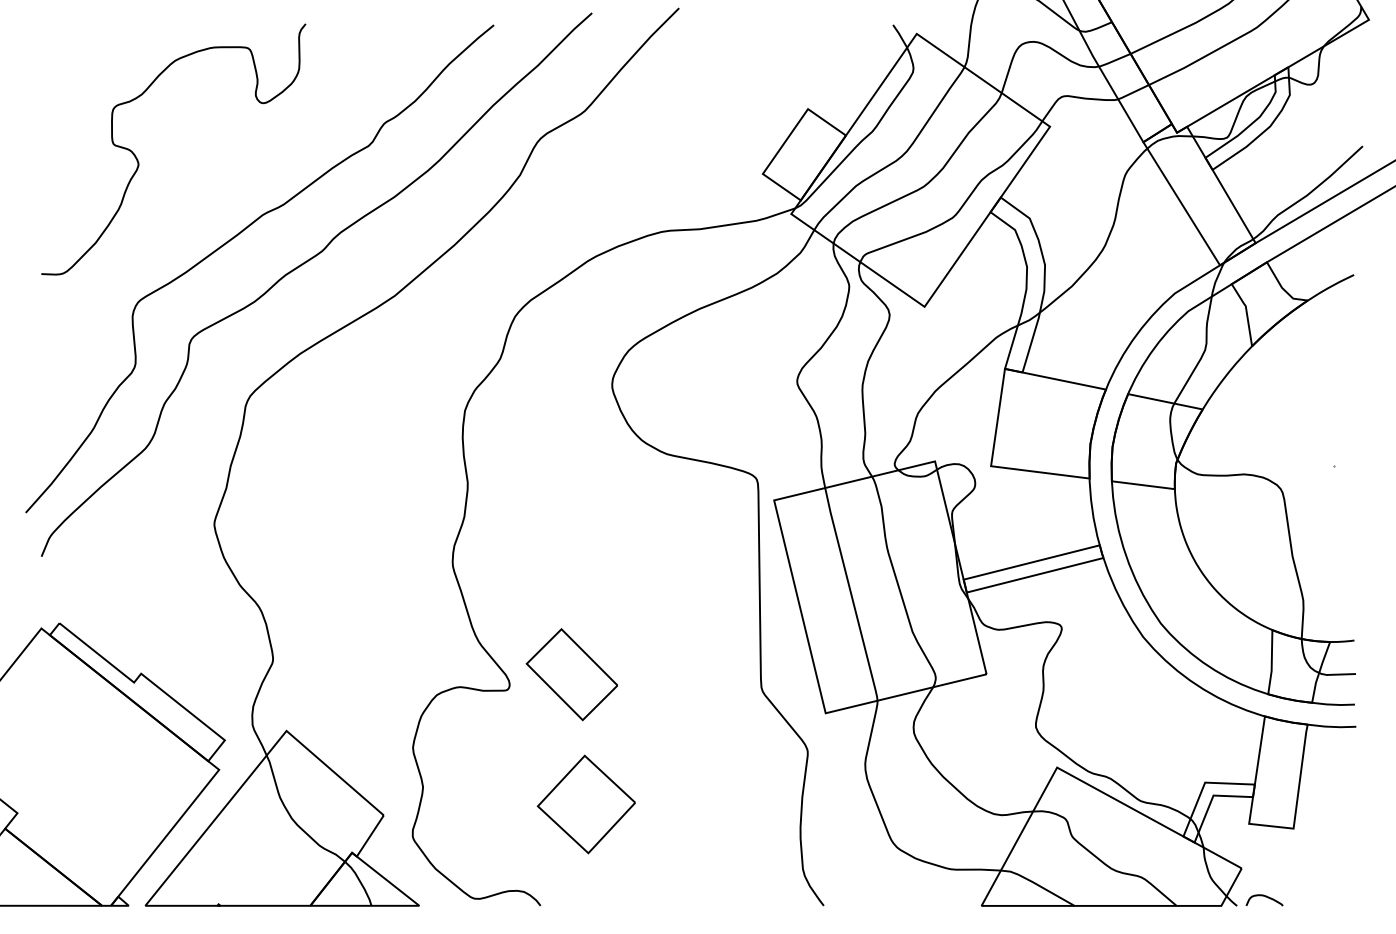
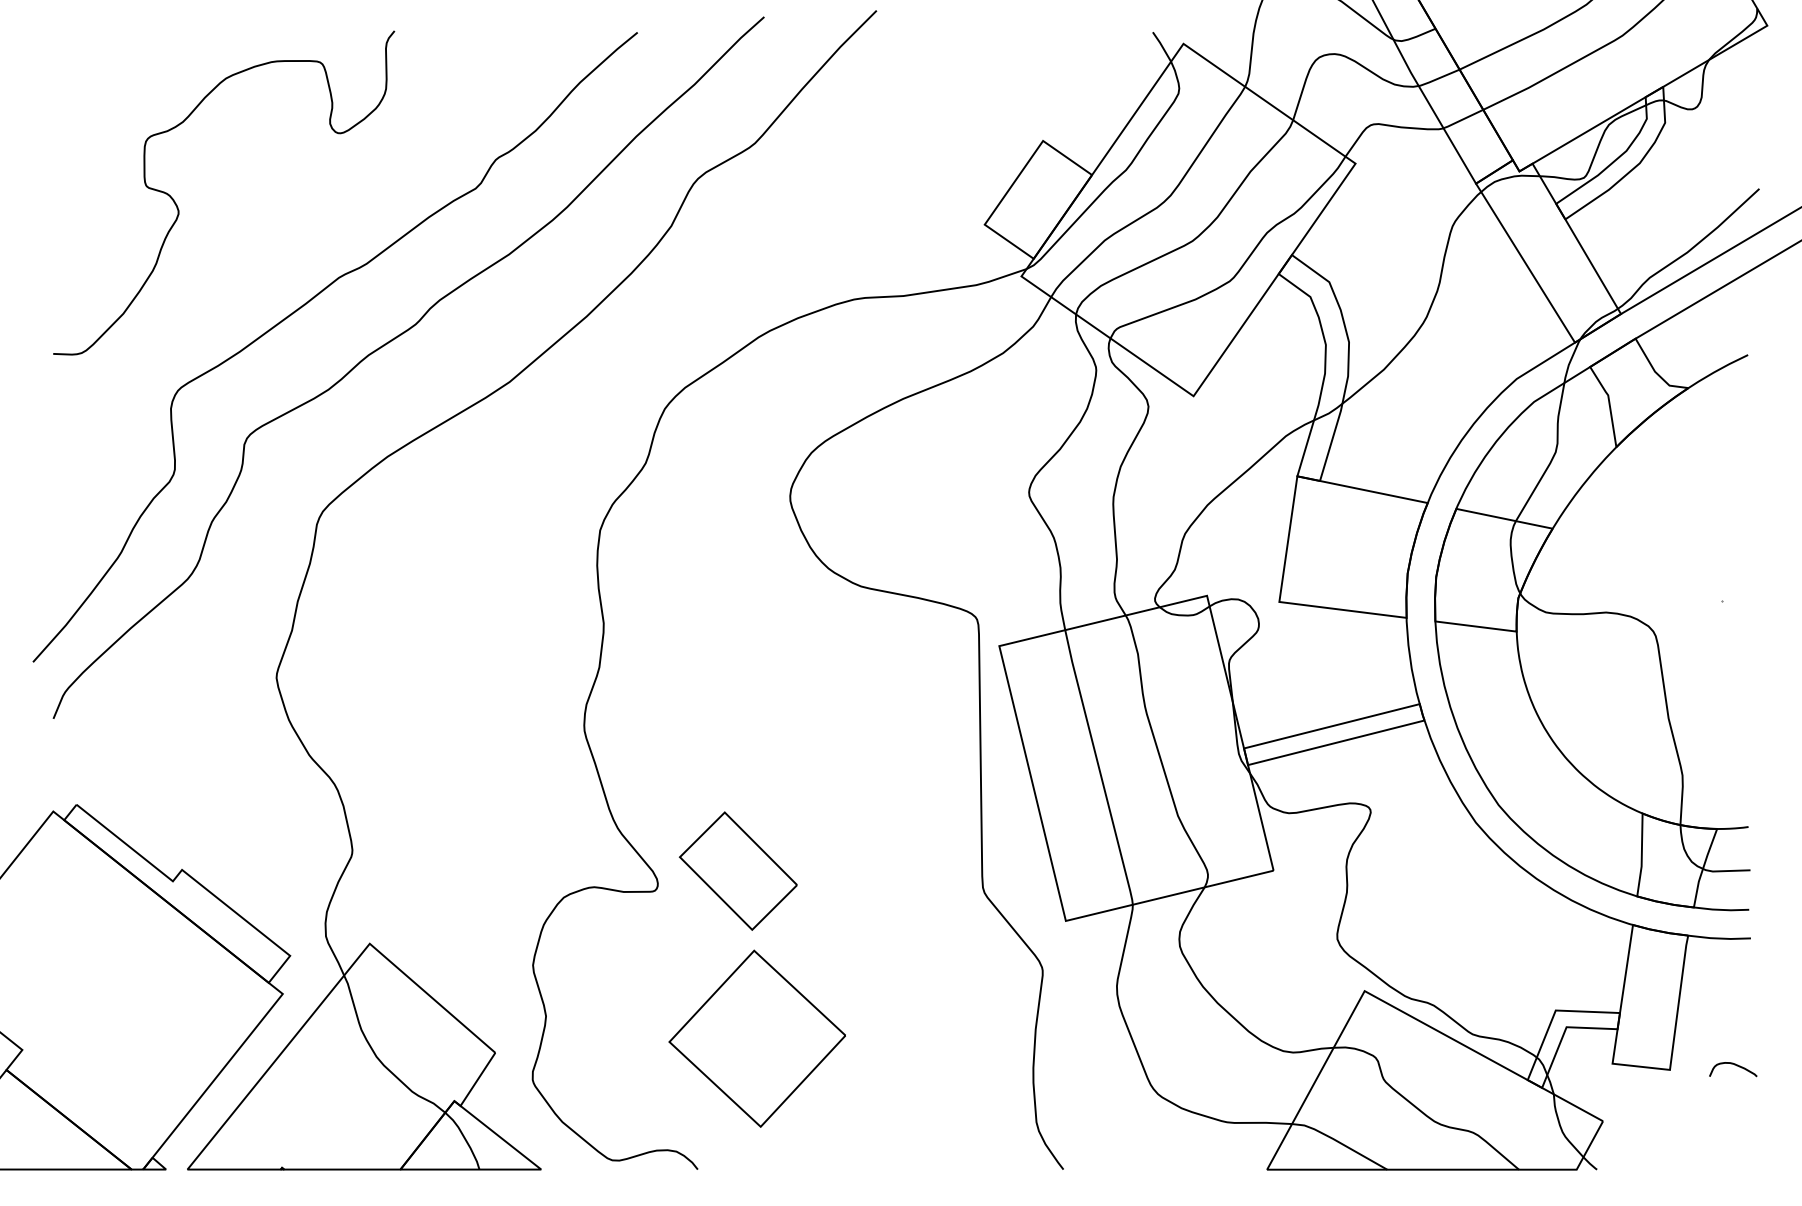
part: (585, 804) -> (755, 1038), size x1.4
curve: (1265, 897) -> (1734, 1065), moved

